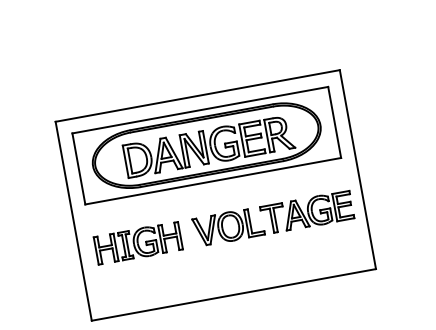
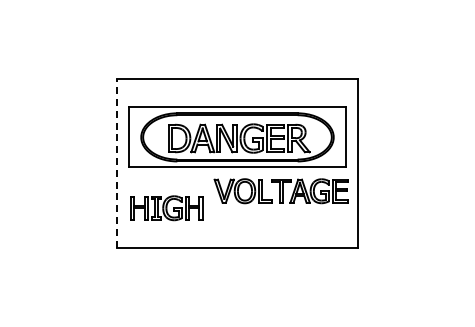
part: (206, 144) -> (237, 136), moved
line: (74, 221) -> (117, 163), solid -> dashed
part: (137, 243) -> (166, 208), moved

